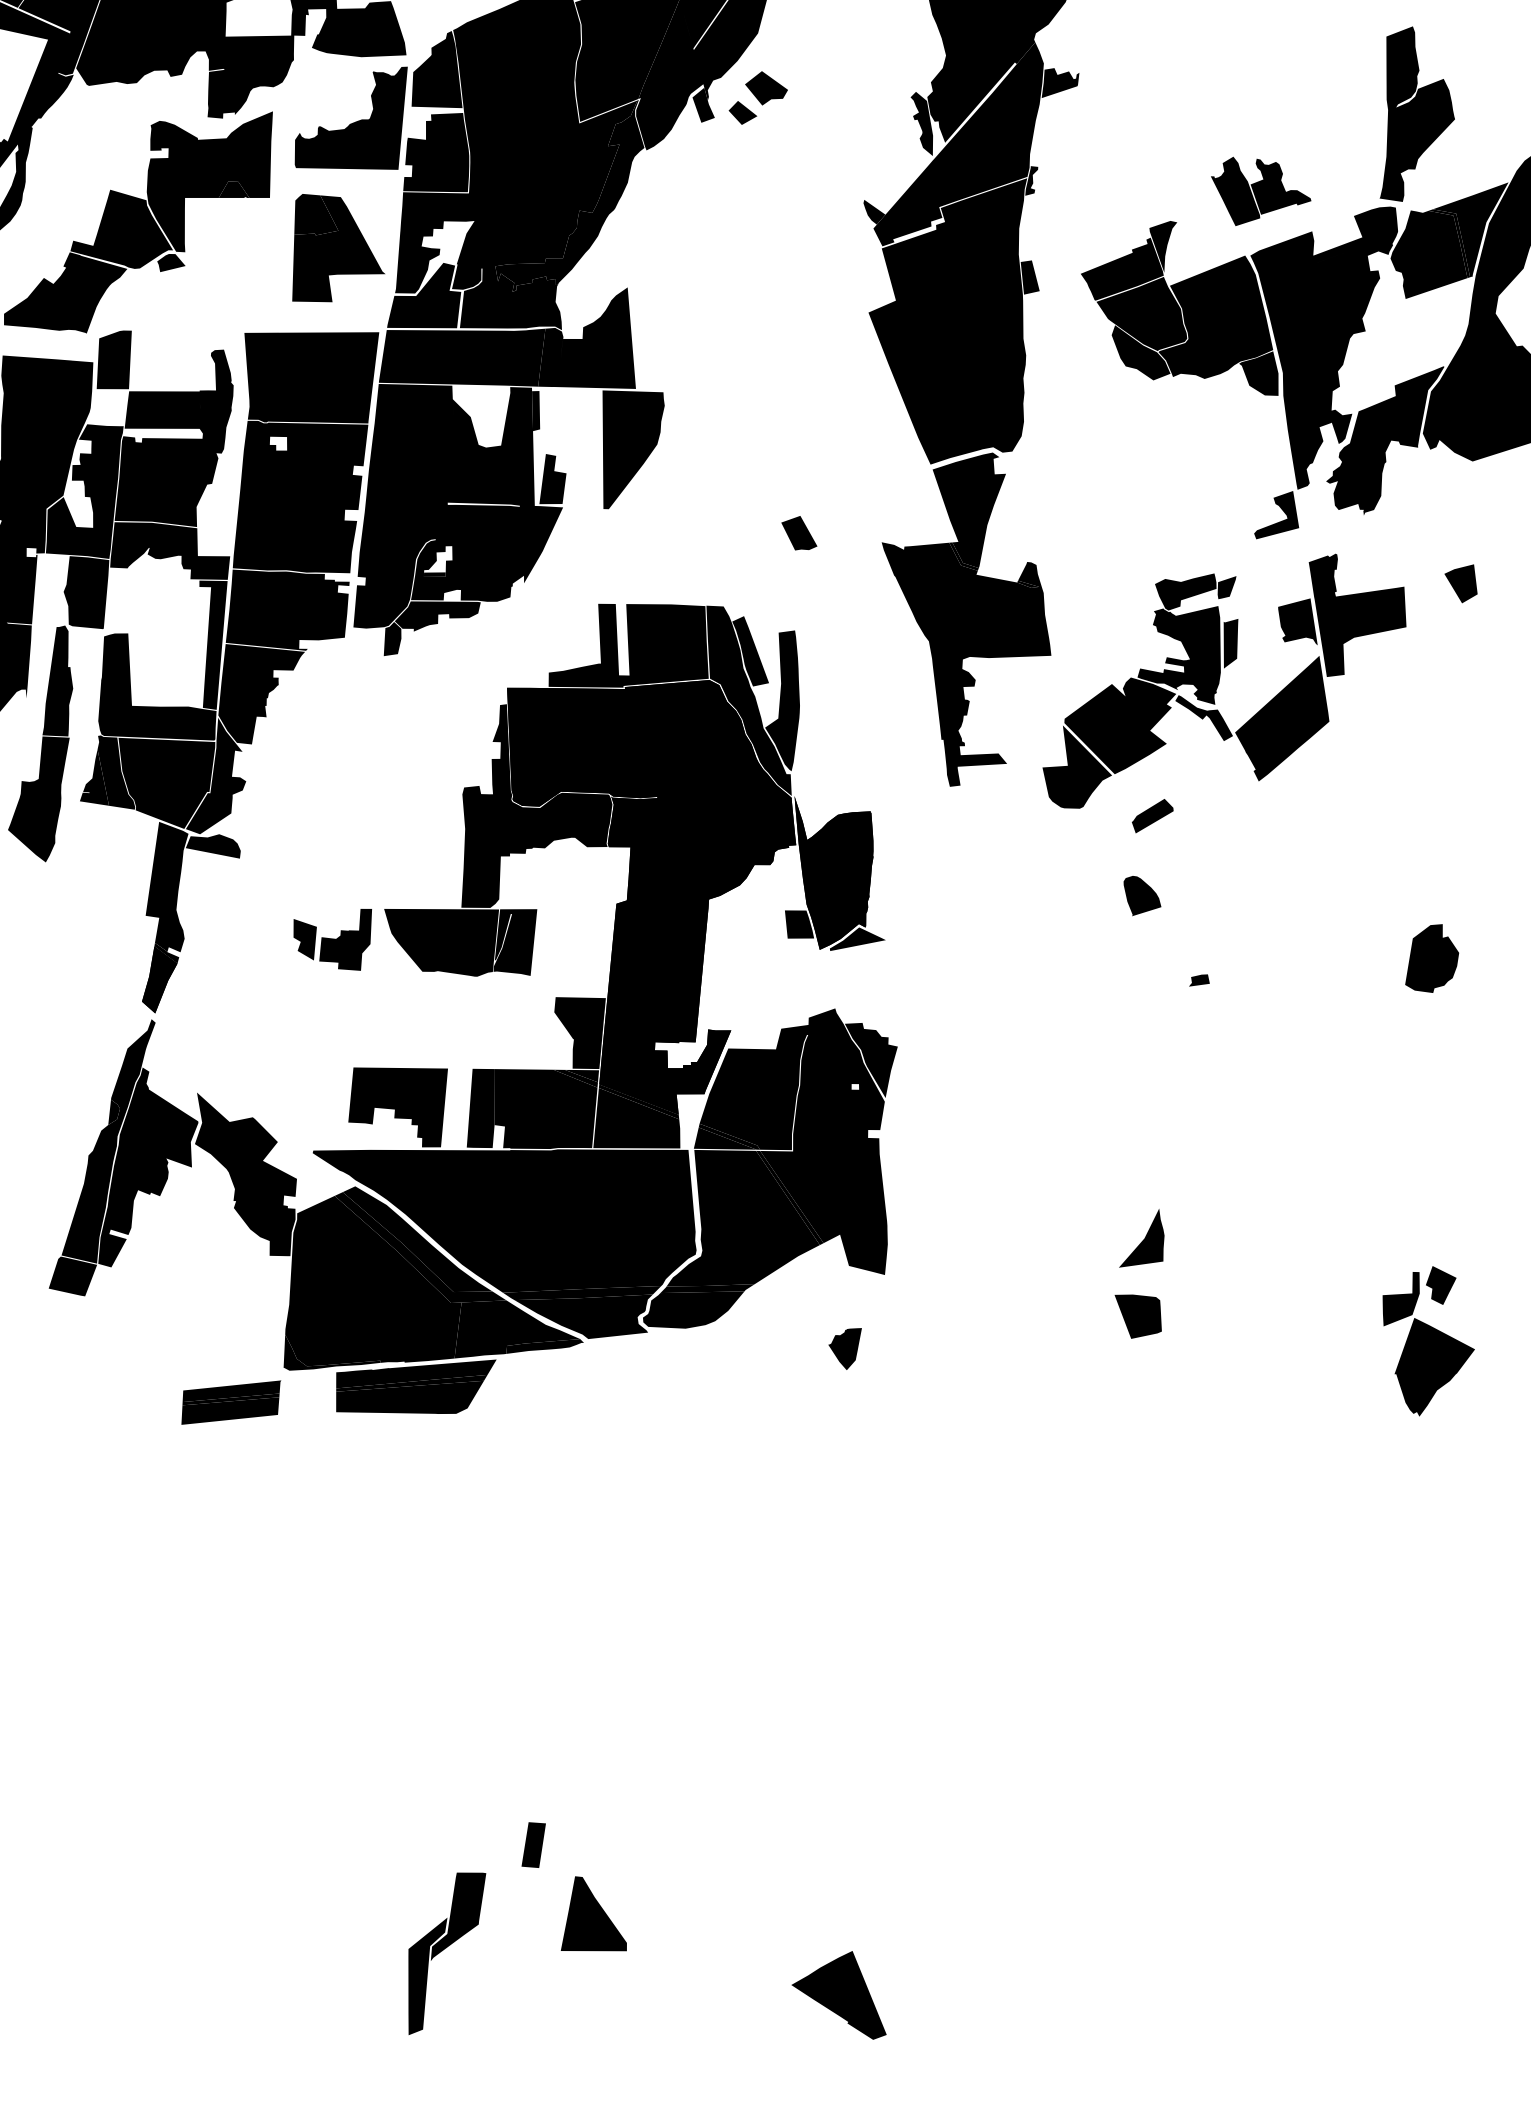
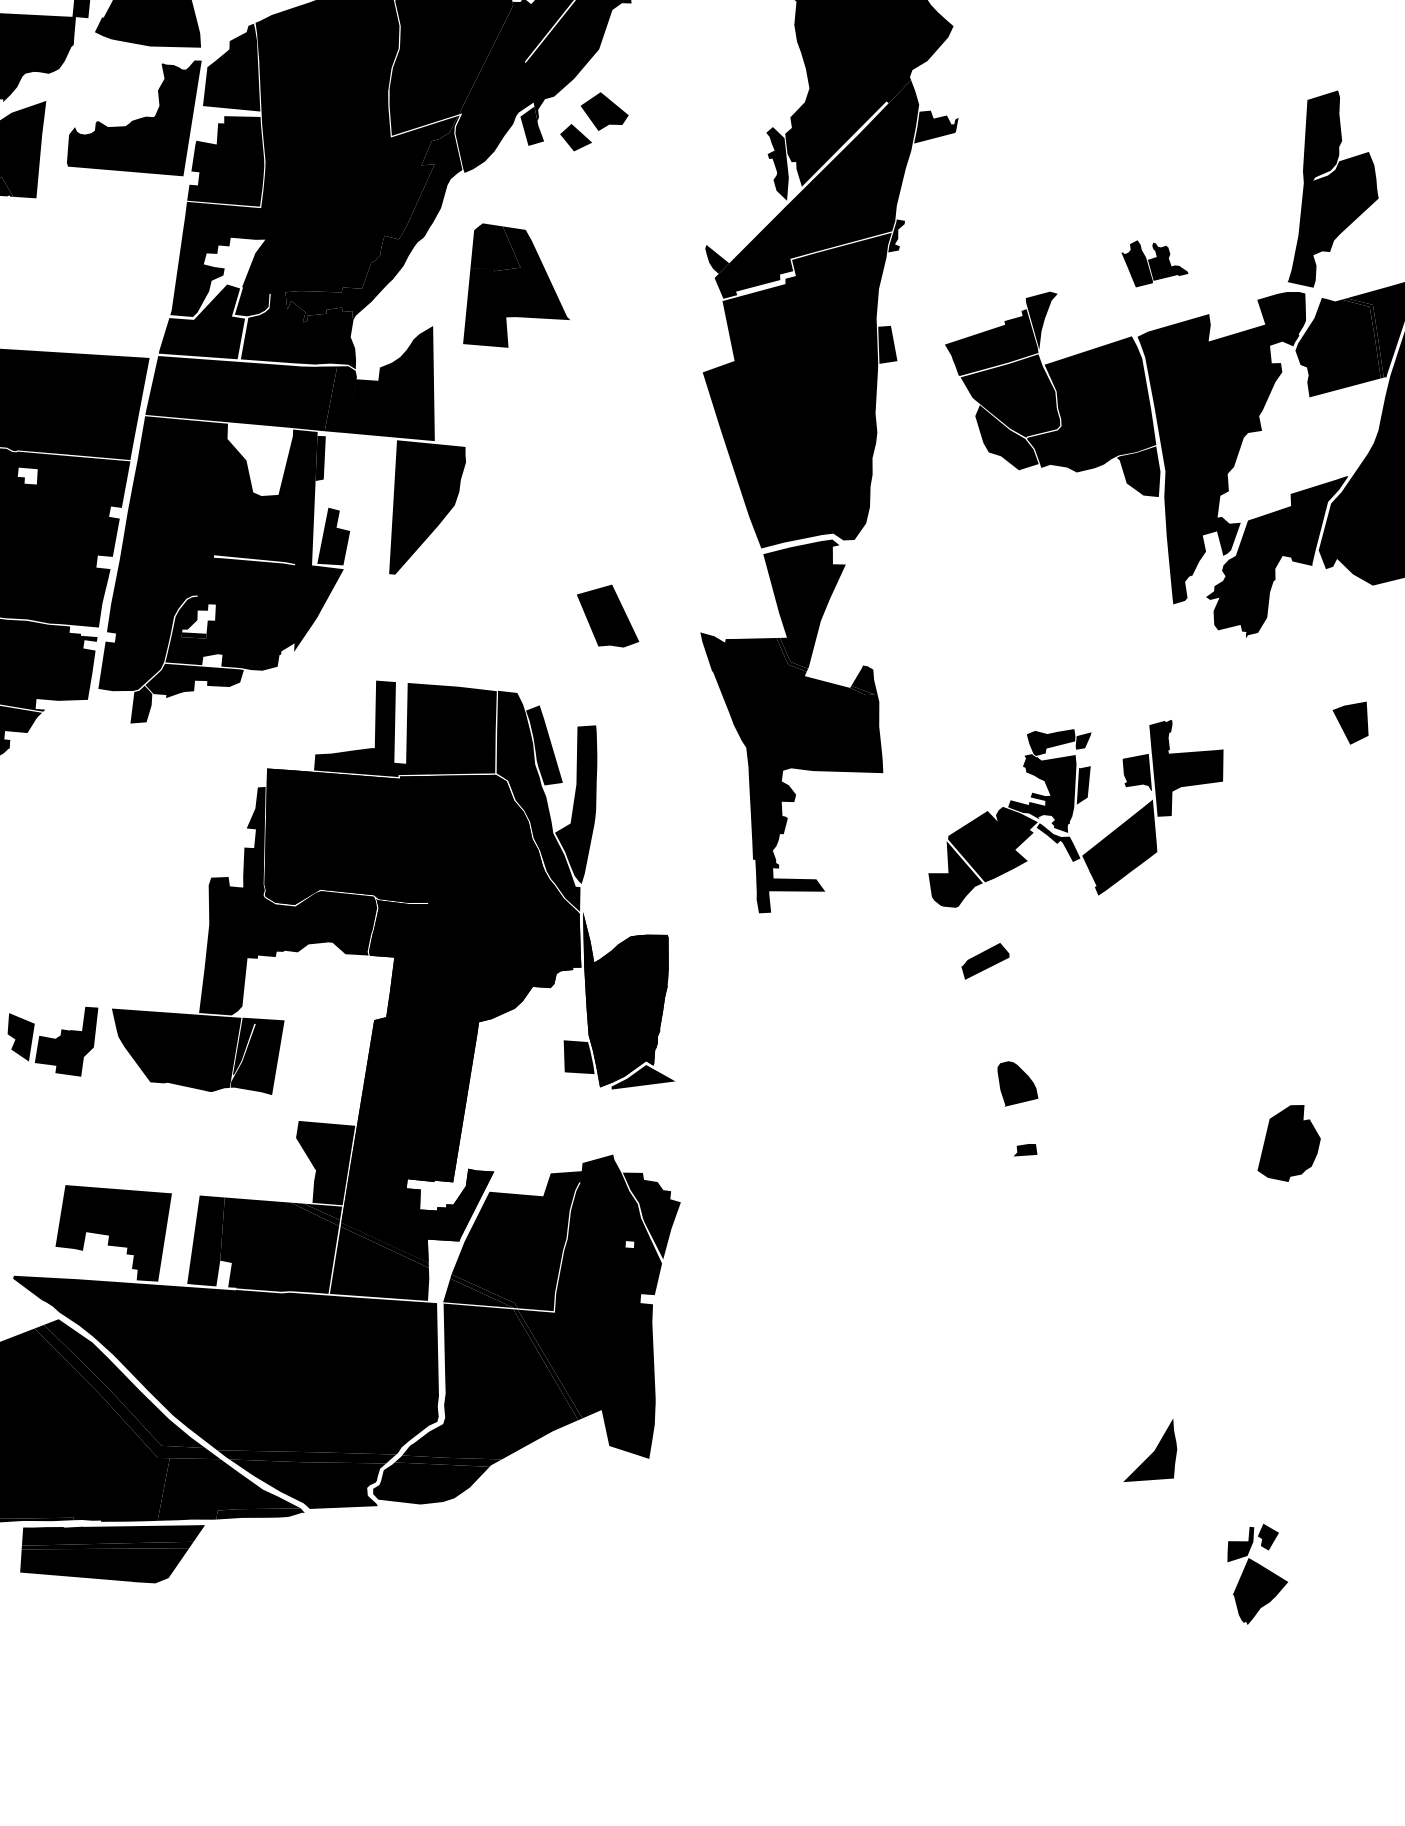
part: (1261, 190) -> (1155, 264), size x0.6
part: (338, 248) -> (519, 287), moved
fill: (1276, 514) -> (1147, 630), removed
part: (799, 533) -> (608, 616), size x1.6
part: (1224, 680) -> (1076, 813), size x0.7
part: (1142, 896) -> (1017, 1085), moved
part: (1141, 1238) -> (1150, 1450), moved
fill: (1137, 1316) -> (930, 1524), removed
part: (1428, 1341) -> (1257, 1574), size x0.6
part: (844, 1348) -> (598, 1538), removed

